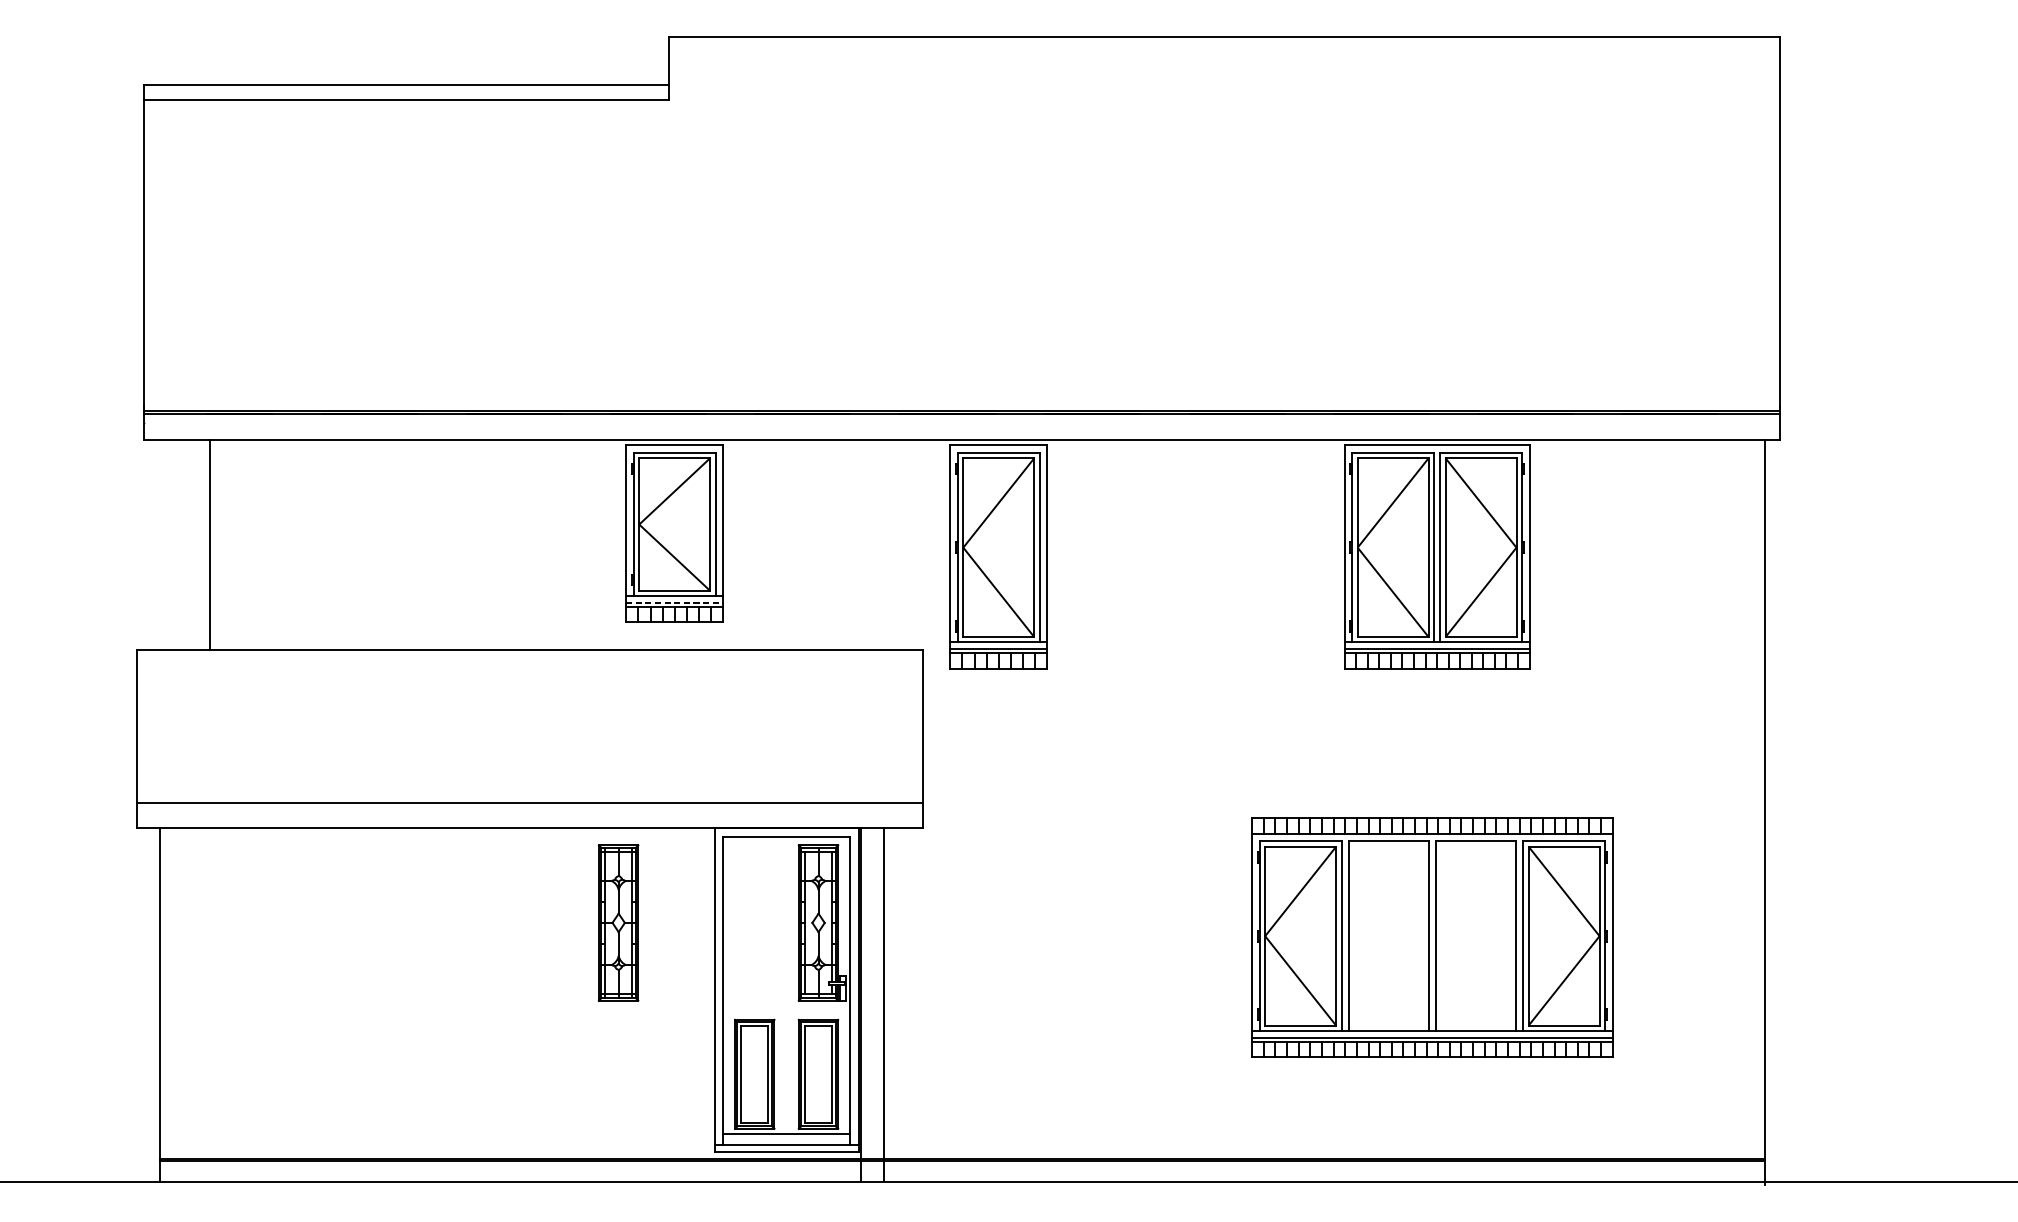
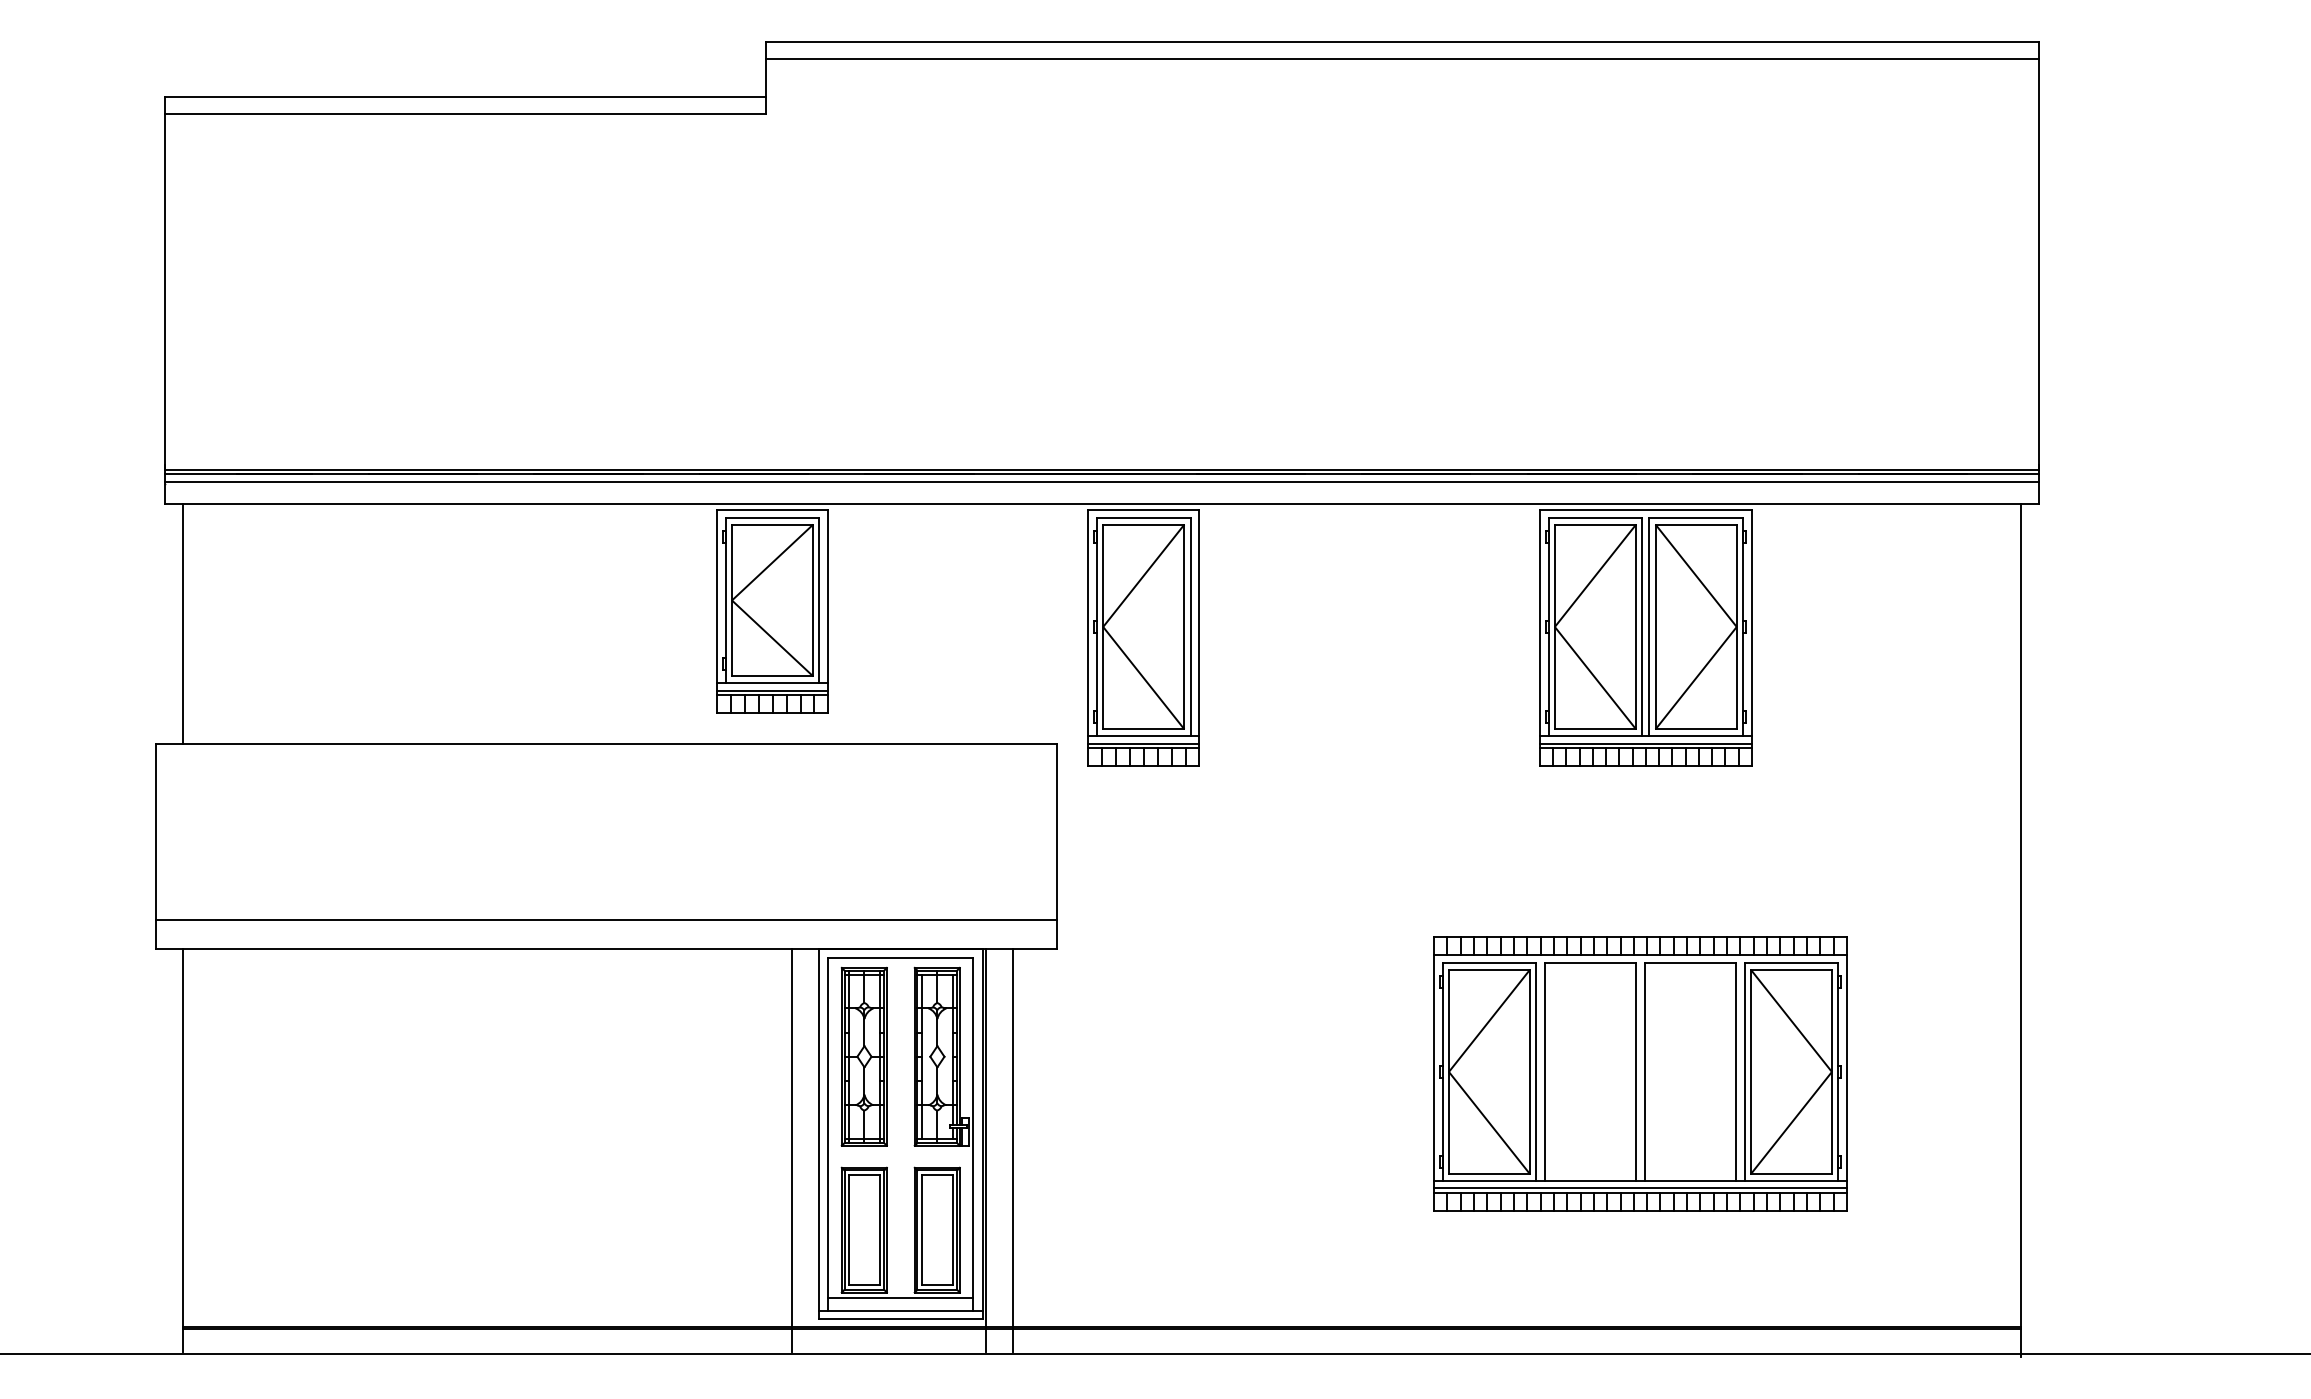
line: (1223, 51) -> (1401, 58), added
line: (961, 421) -> (1101, 482), added
line: (209, 544) -> (182, 623), moved
line: (674, 603) -> (772, 690), dashed -> solid
part: (617, 922) -> (863, 1056), moved
line: (692, 1003) -> (792, 1149), added

